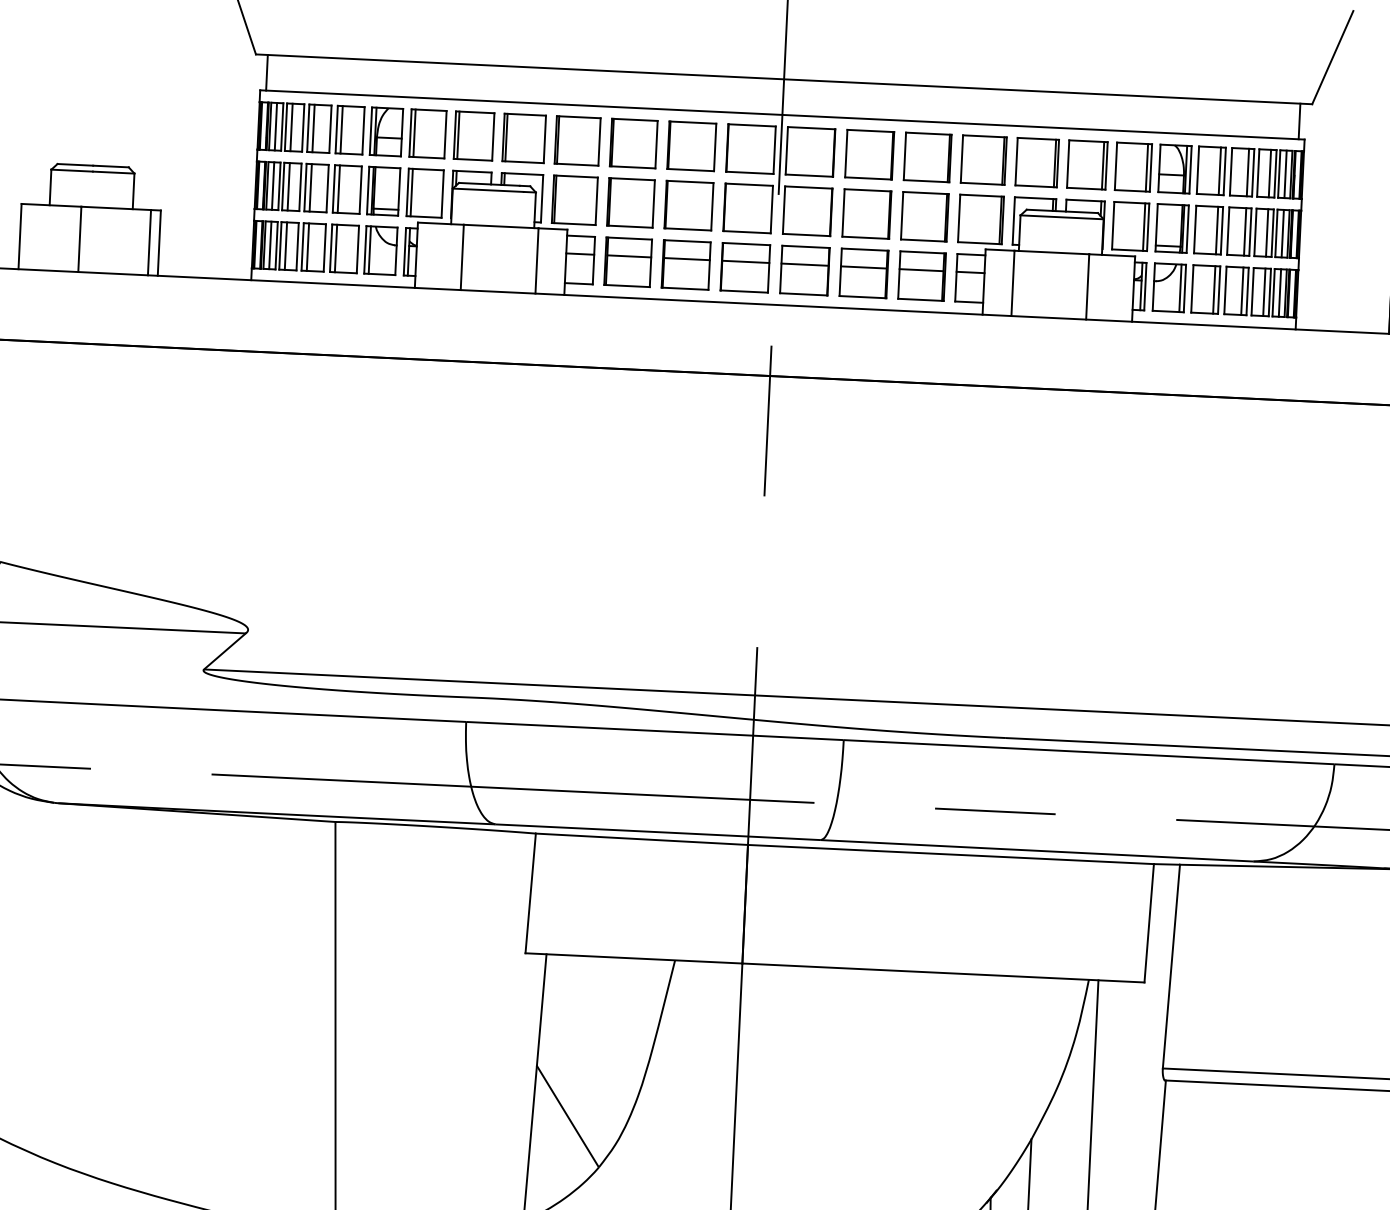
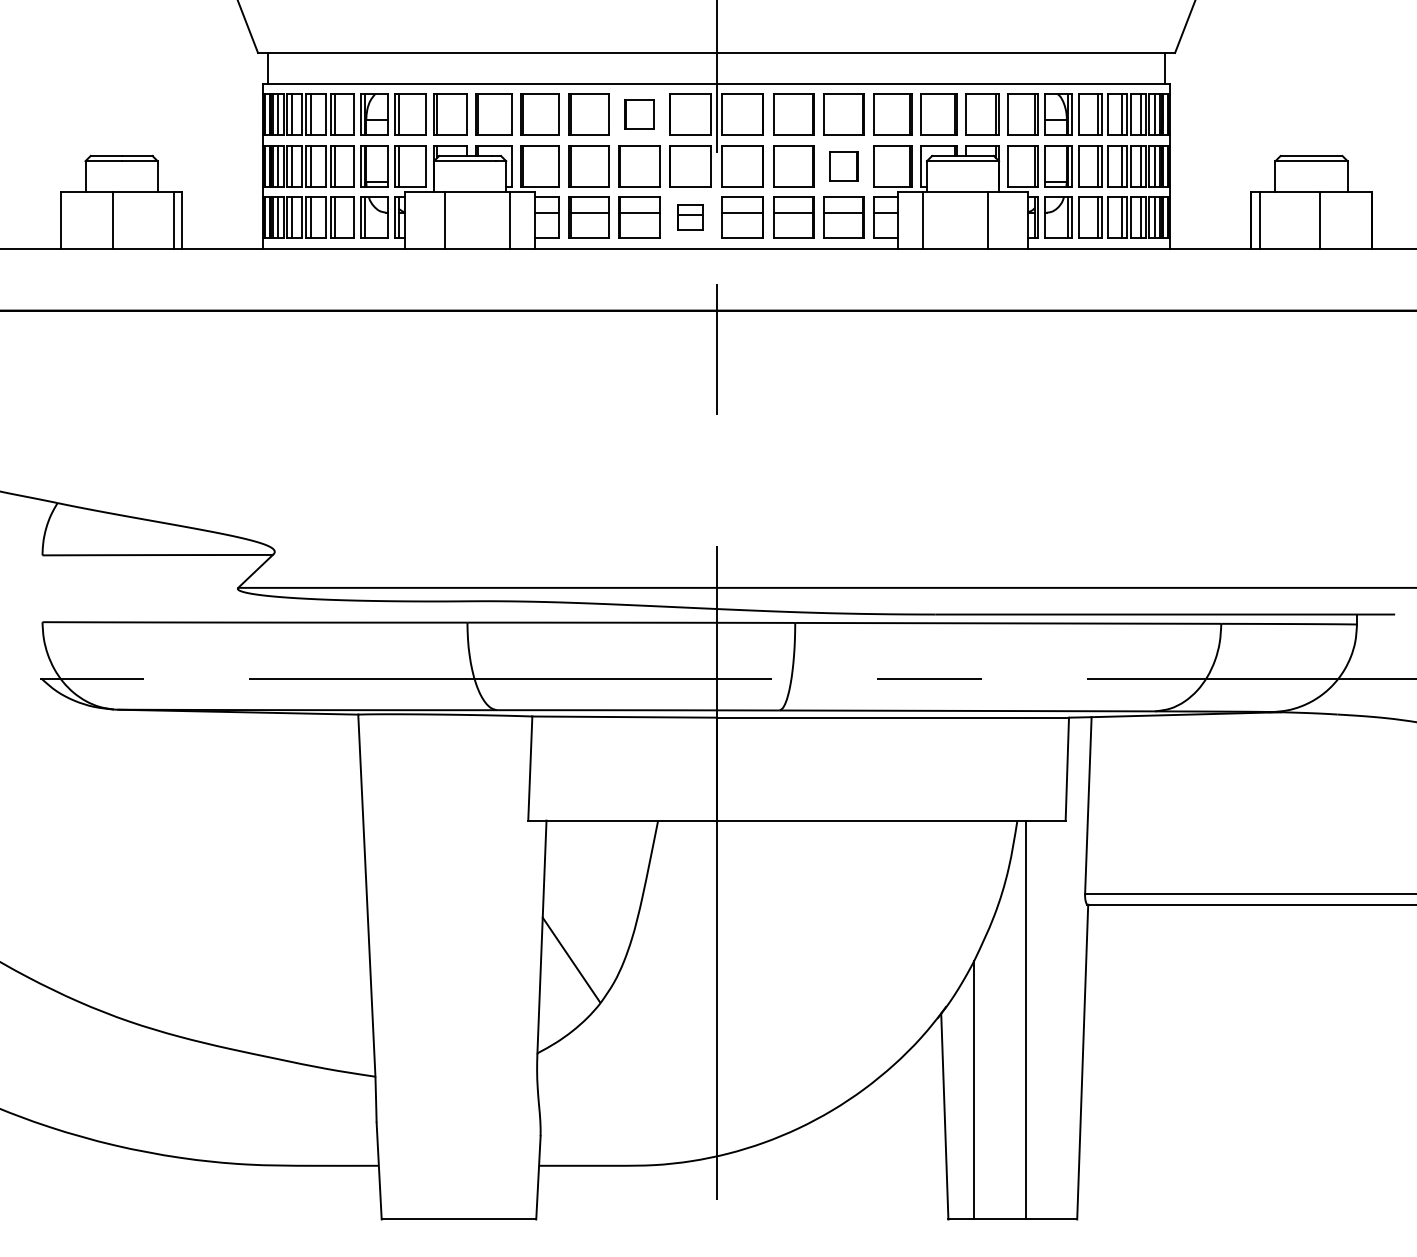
part: (691, 146) -> (639, 114), size x0.7
part: (924, 216) -> (843, 166), size x0.7
part: (745, 267) -> (690, 217), size x0.6

